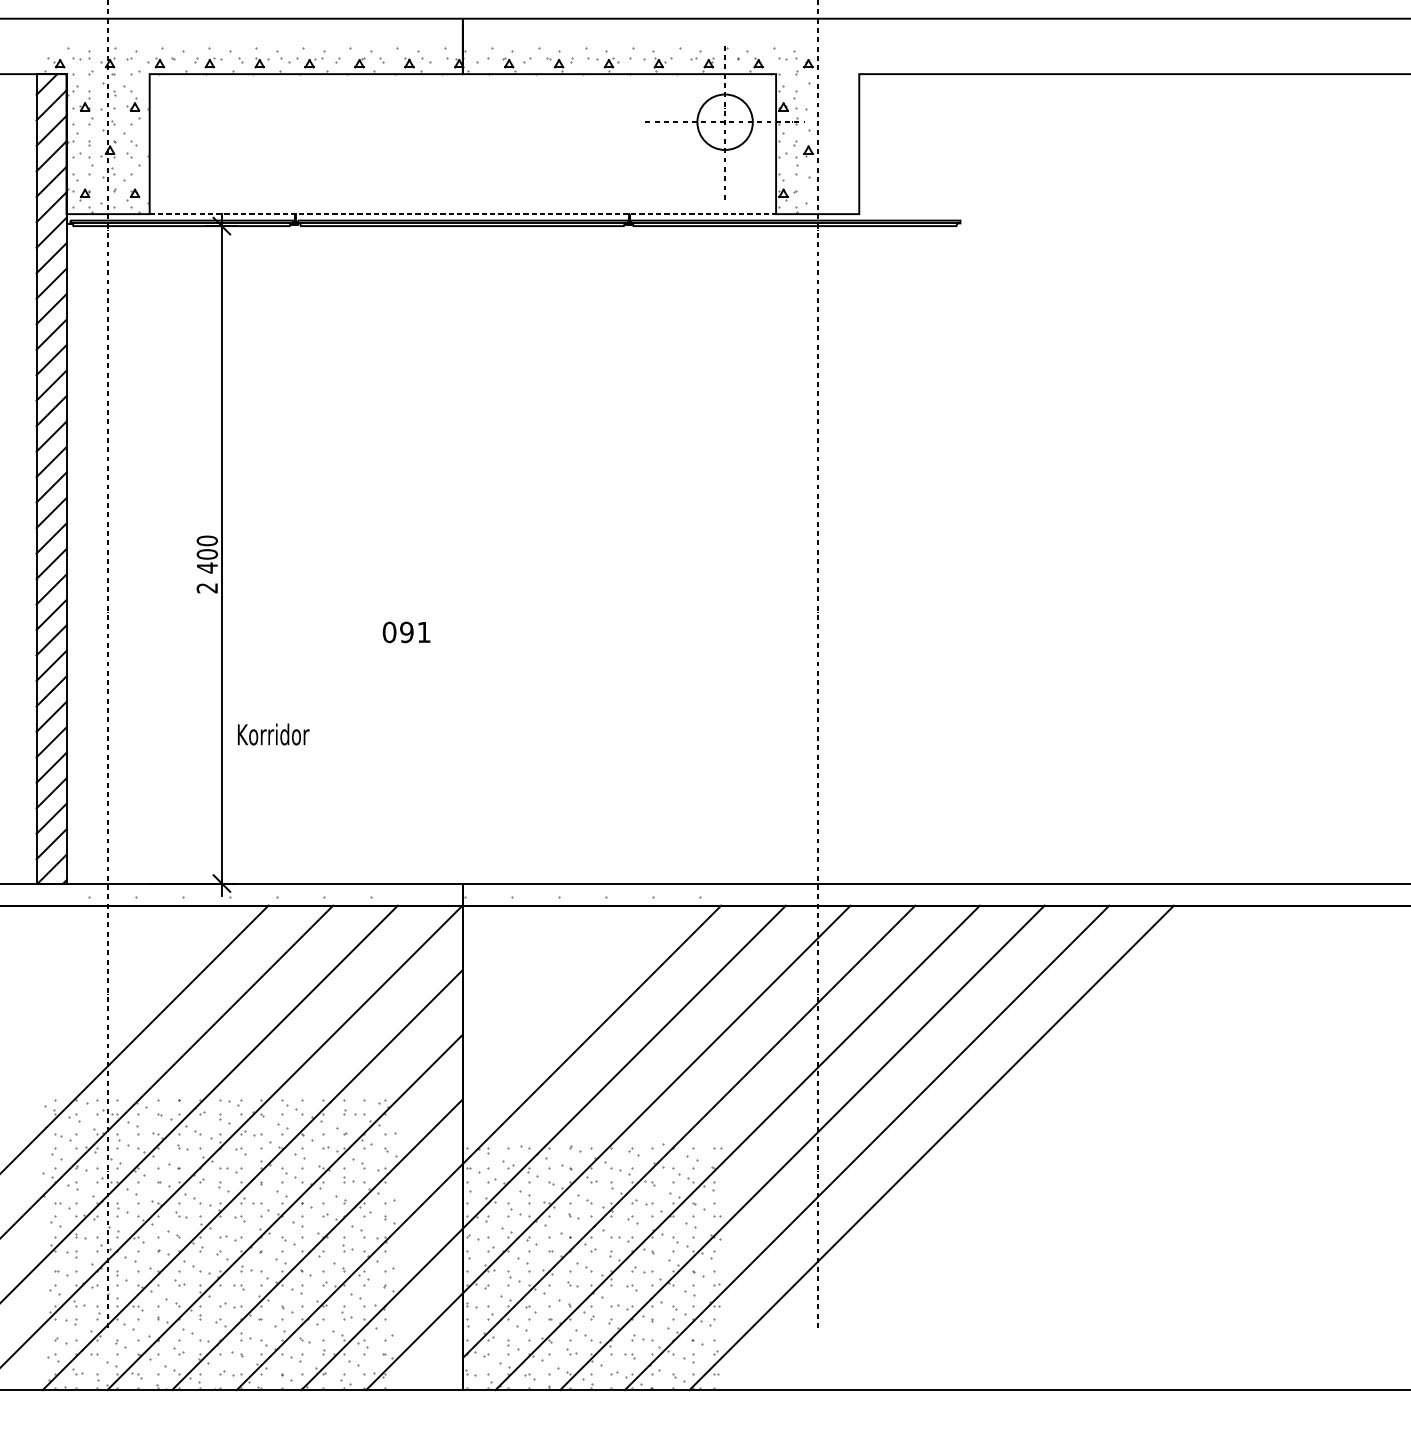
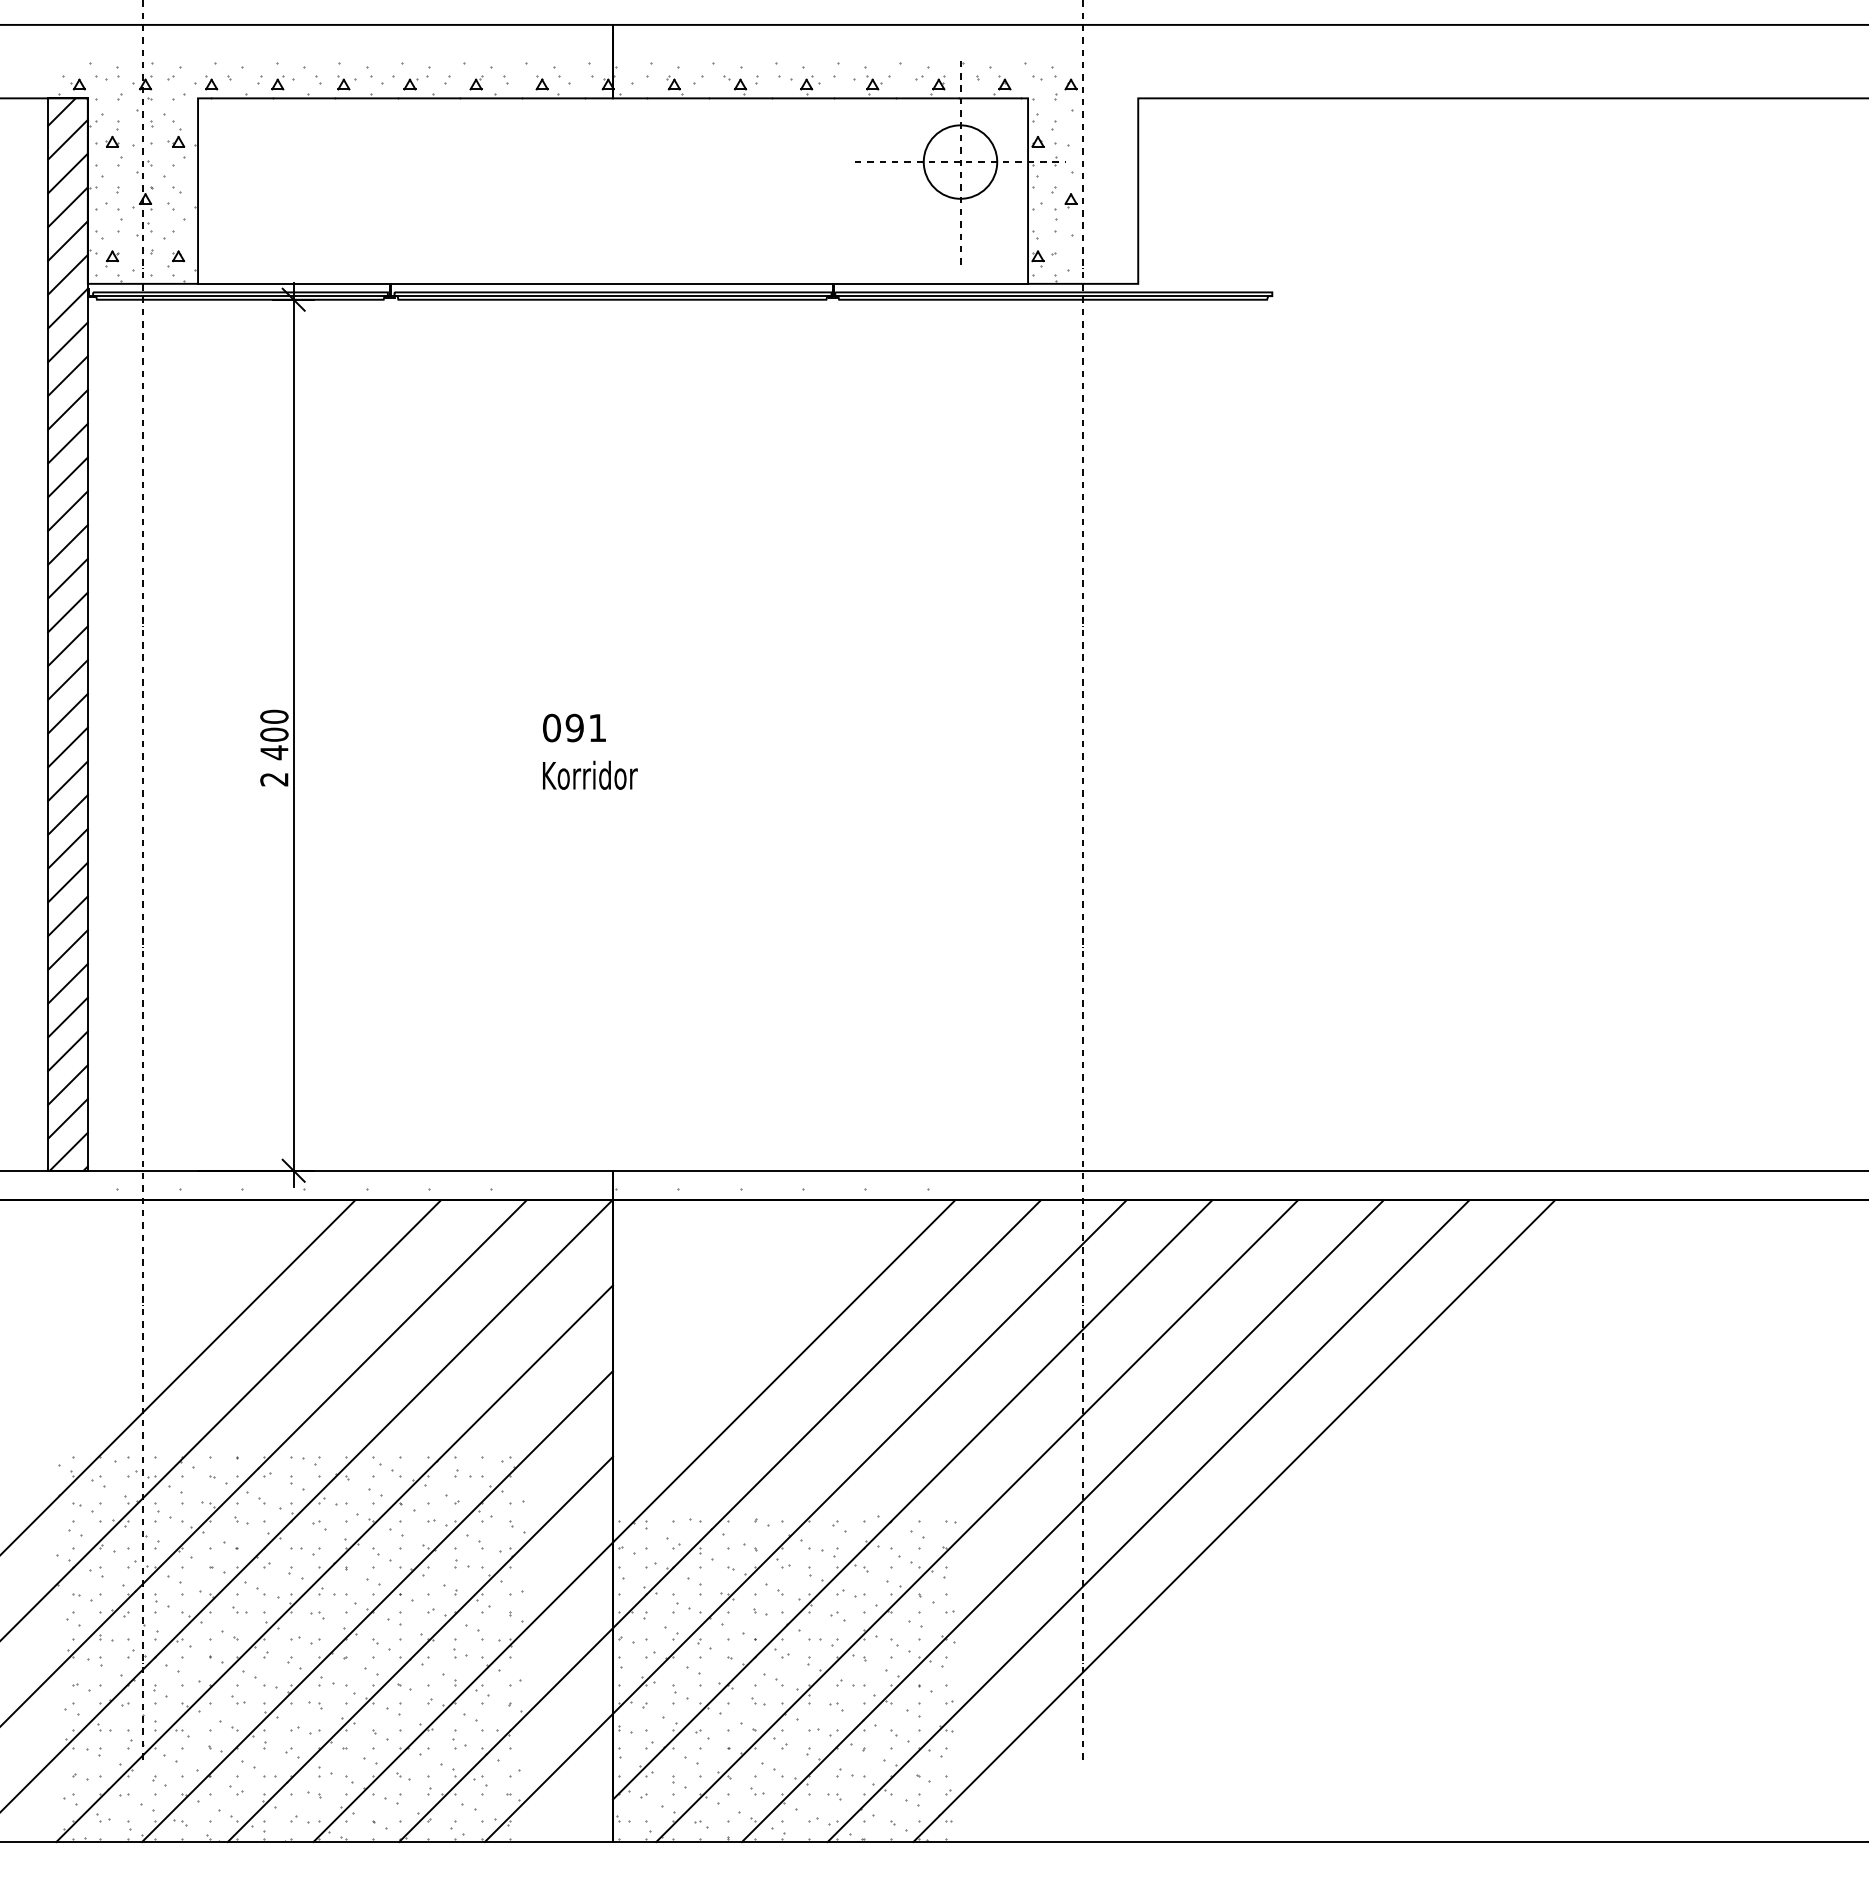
line: (463, 213) -> (613, 283), dashed -> solid
text: (406, 631) -> (574, 727), moved
text: (273, 733) -> (590, 774), moved

